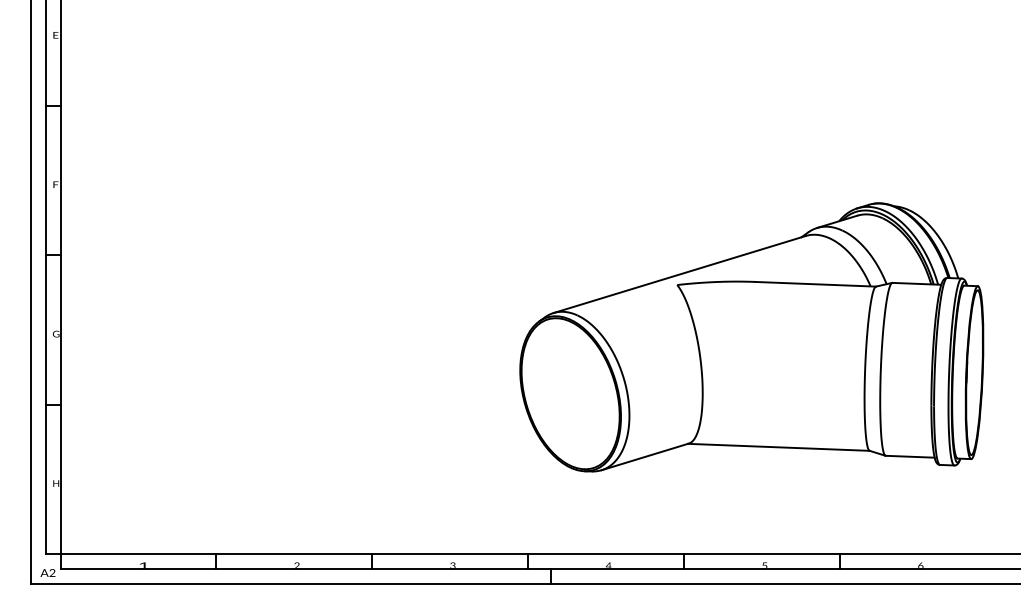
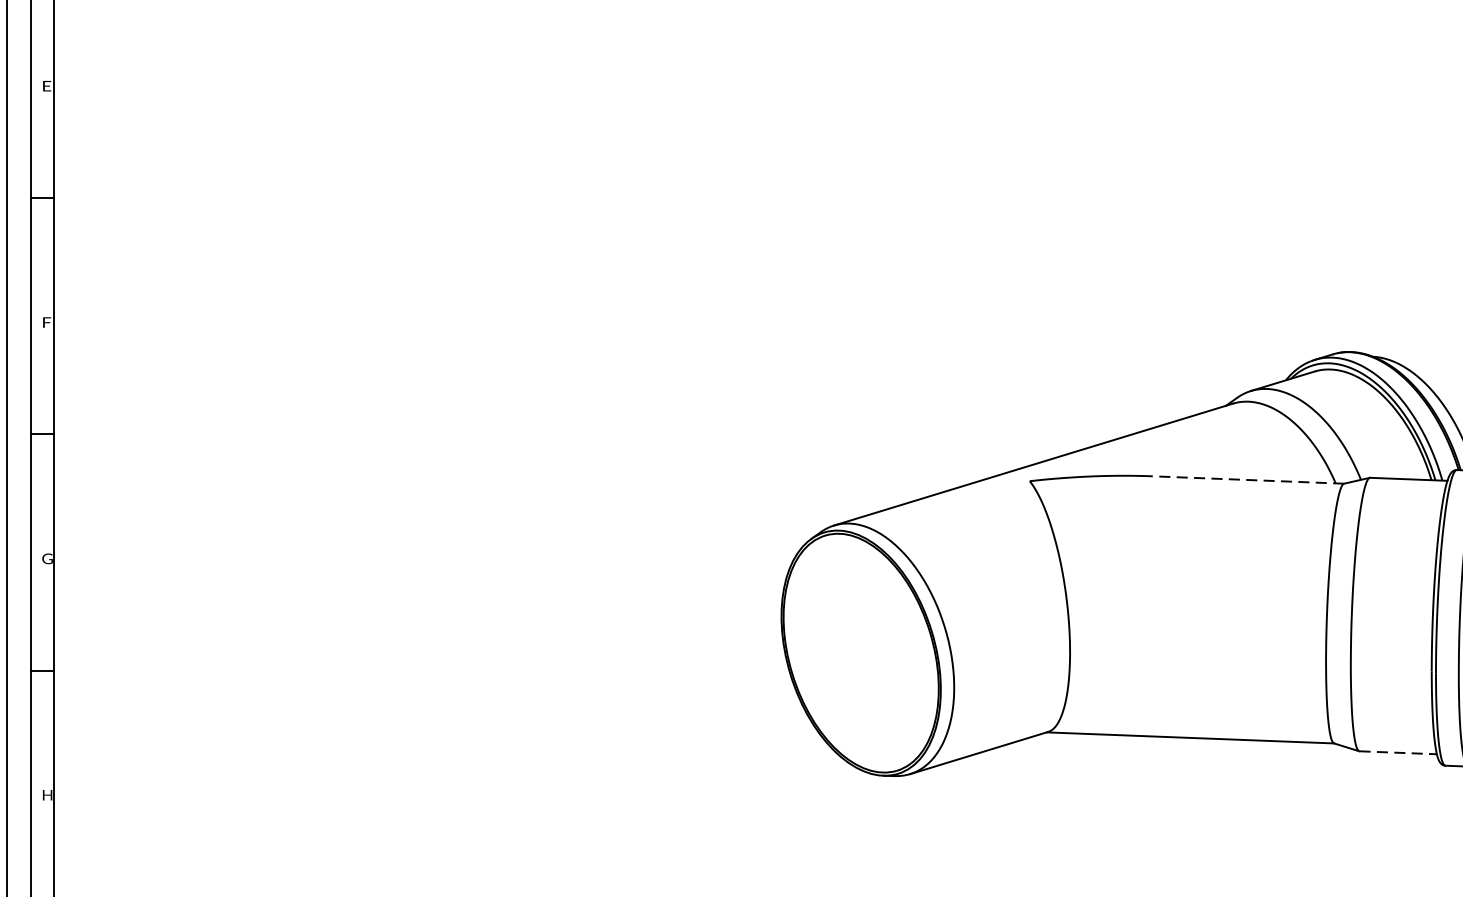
line: (815, 284) -> (1248, 480), solid -> dashed
line: (910, 456) -> (1398, 752), solid -> dashed

